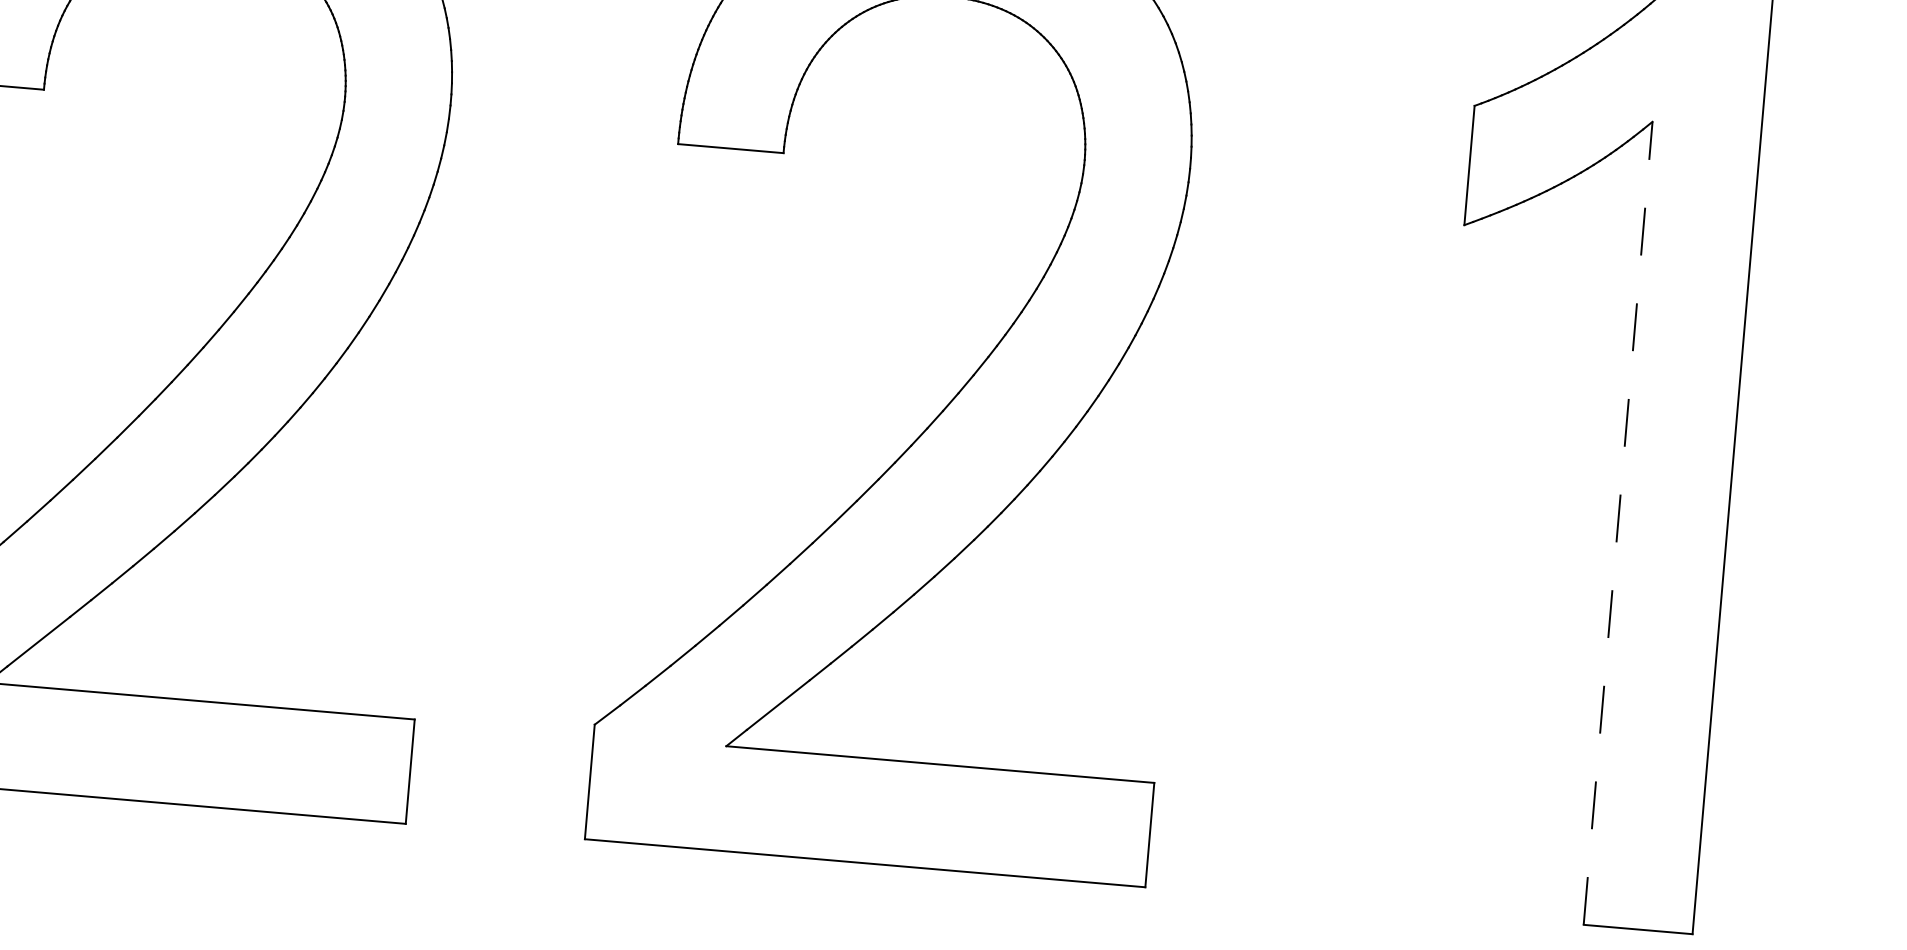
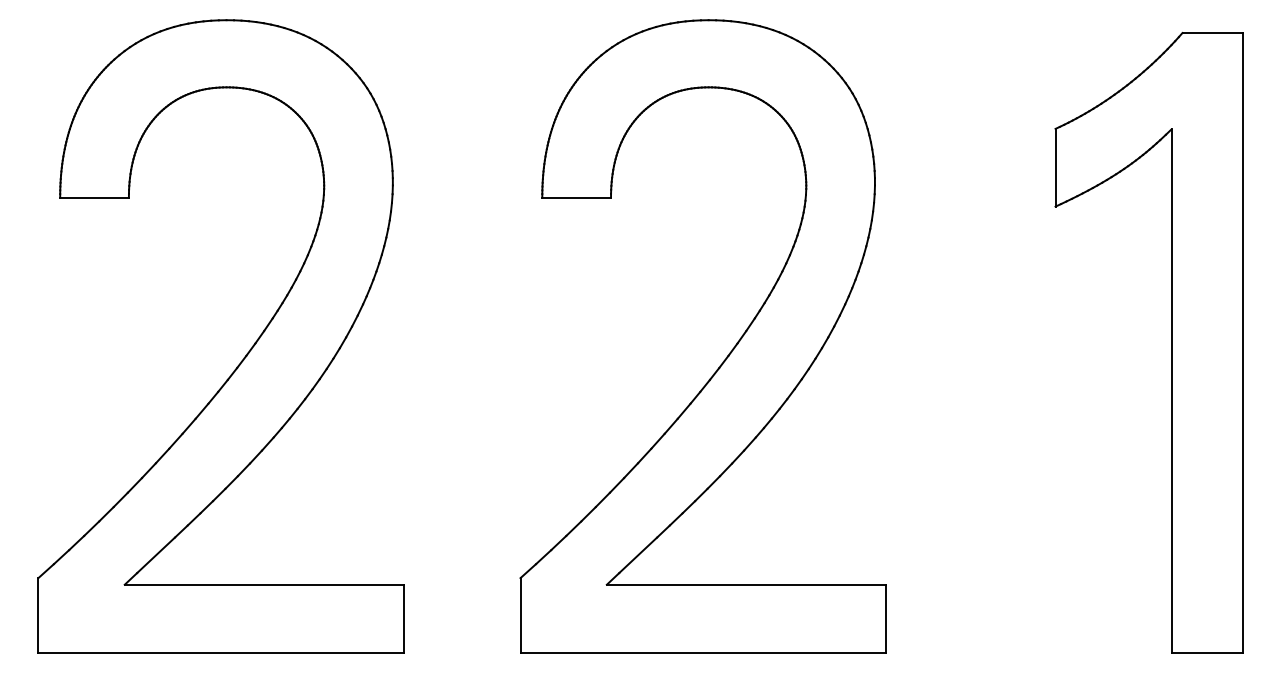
line: (1617, 524) -> (1171, 391), dashed -> solid

